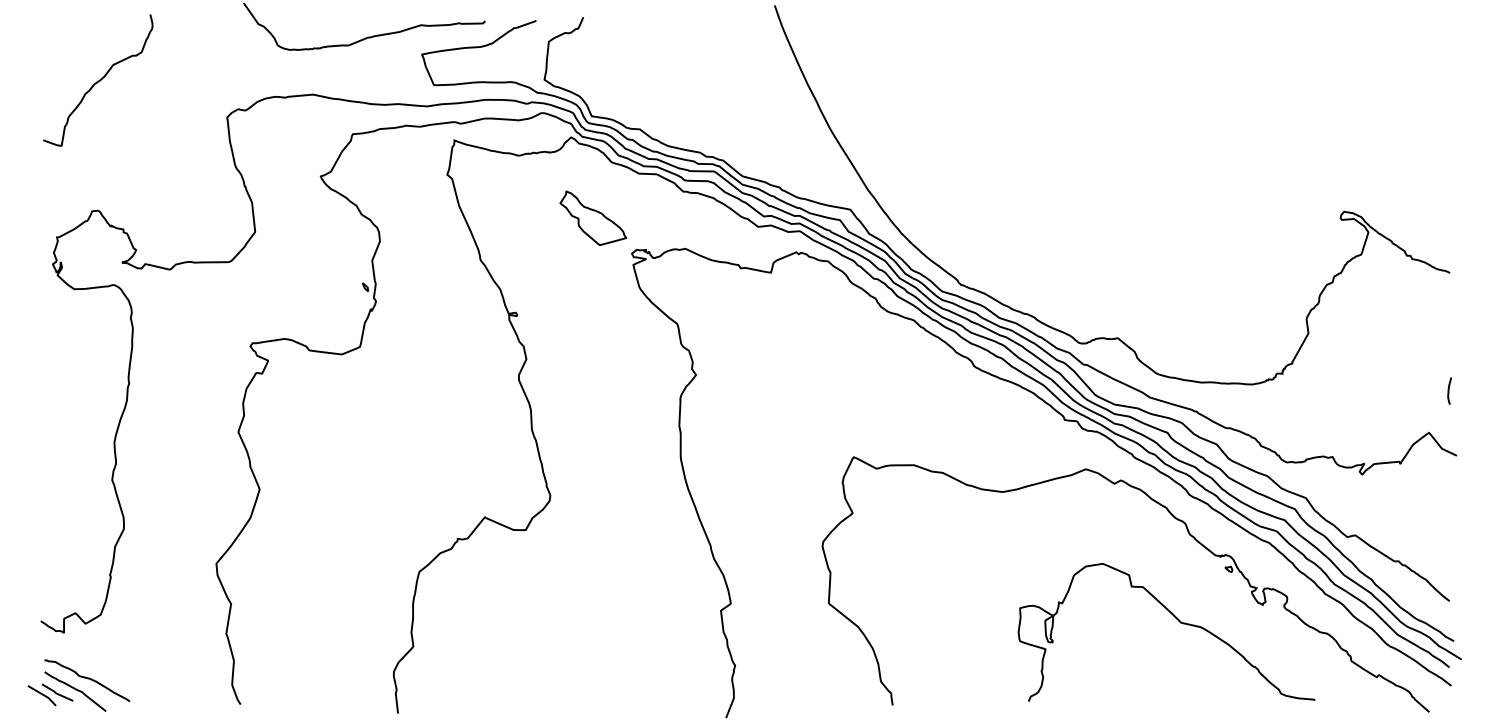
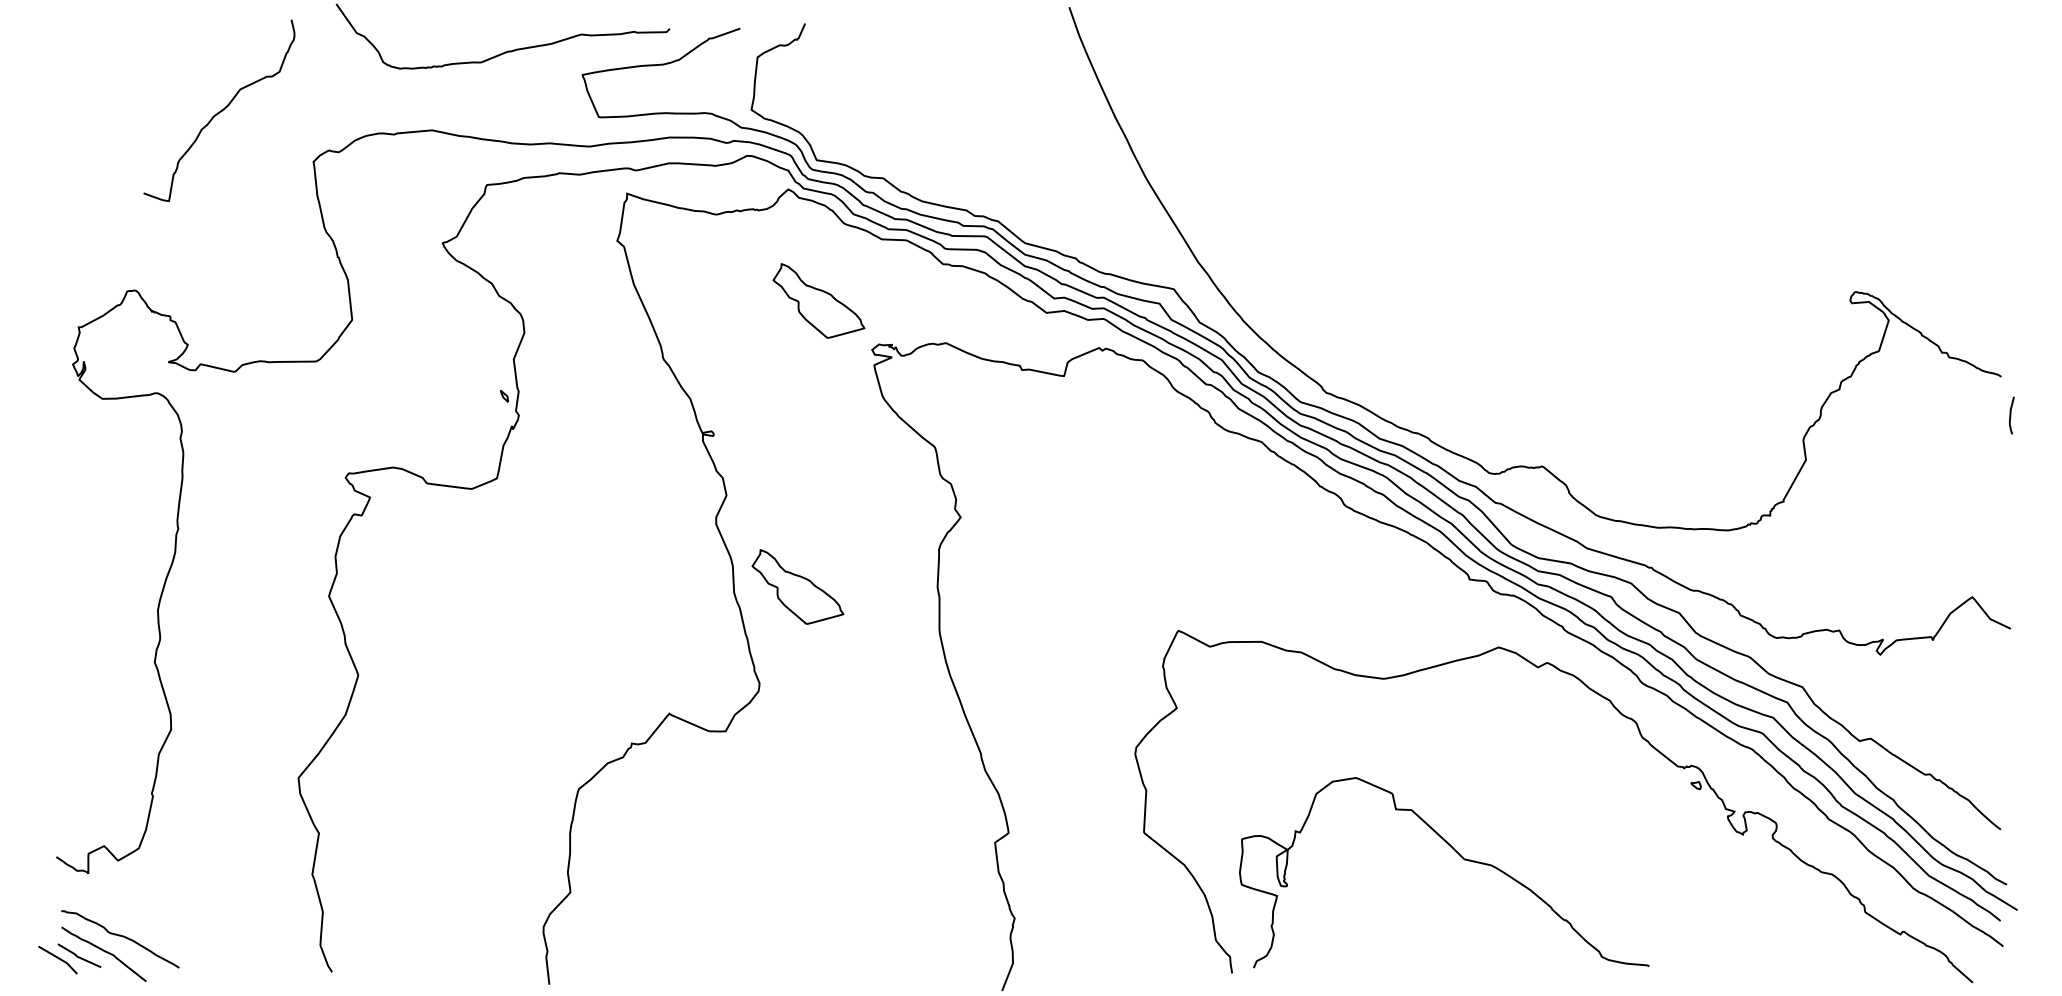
curve: (98, 80) -> (220, 110), moved
curve: (1449, 391) -> (2011, 415), moved
part: (577, 425) -> (797, 586), added
curve: (1178, 620) -> (1460, 856), moved

